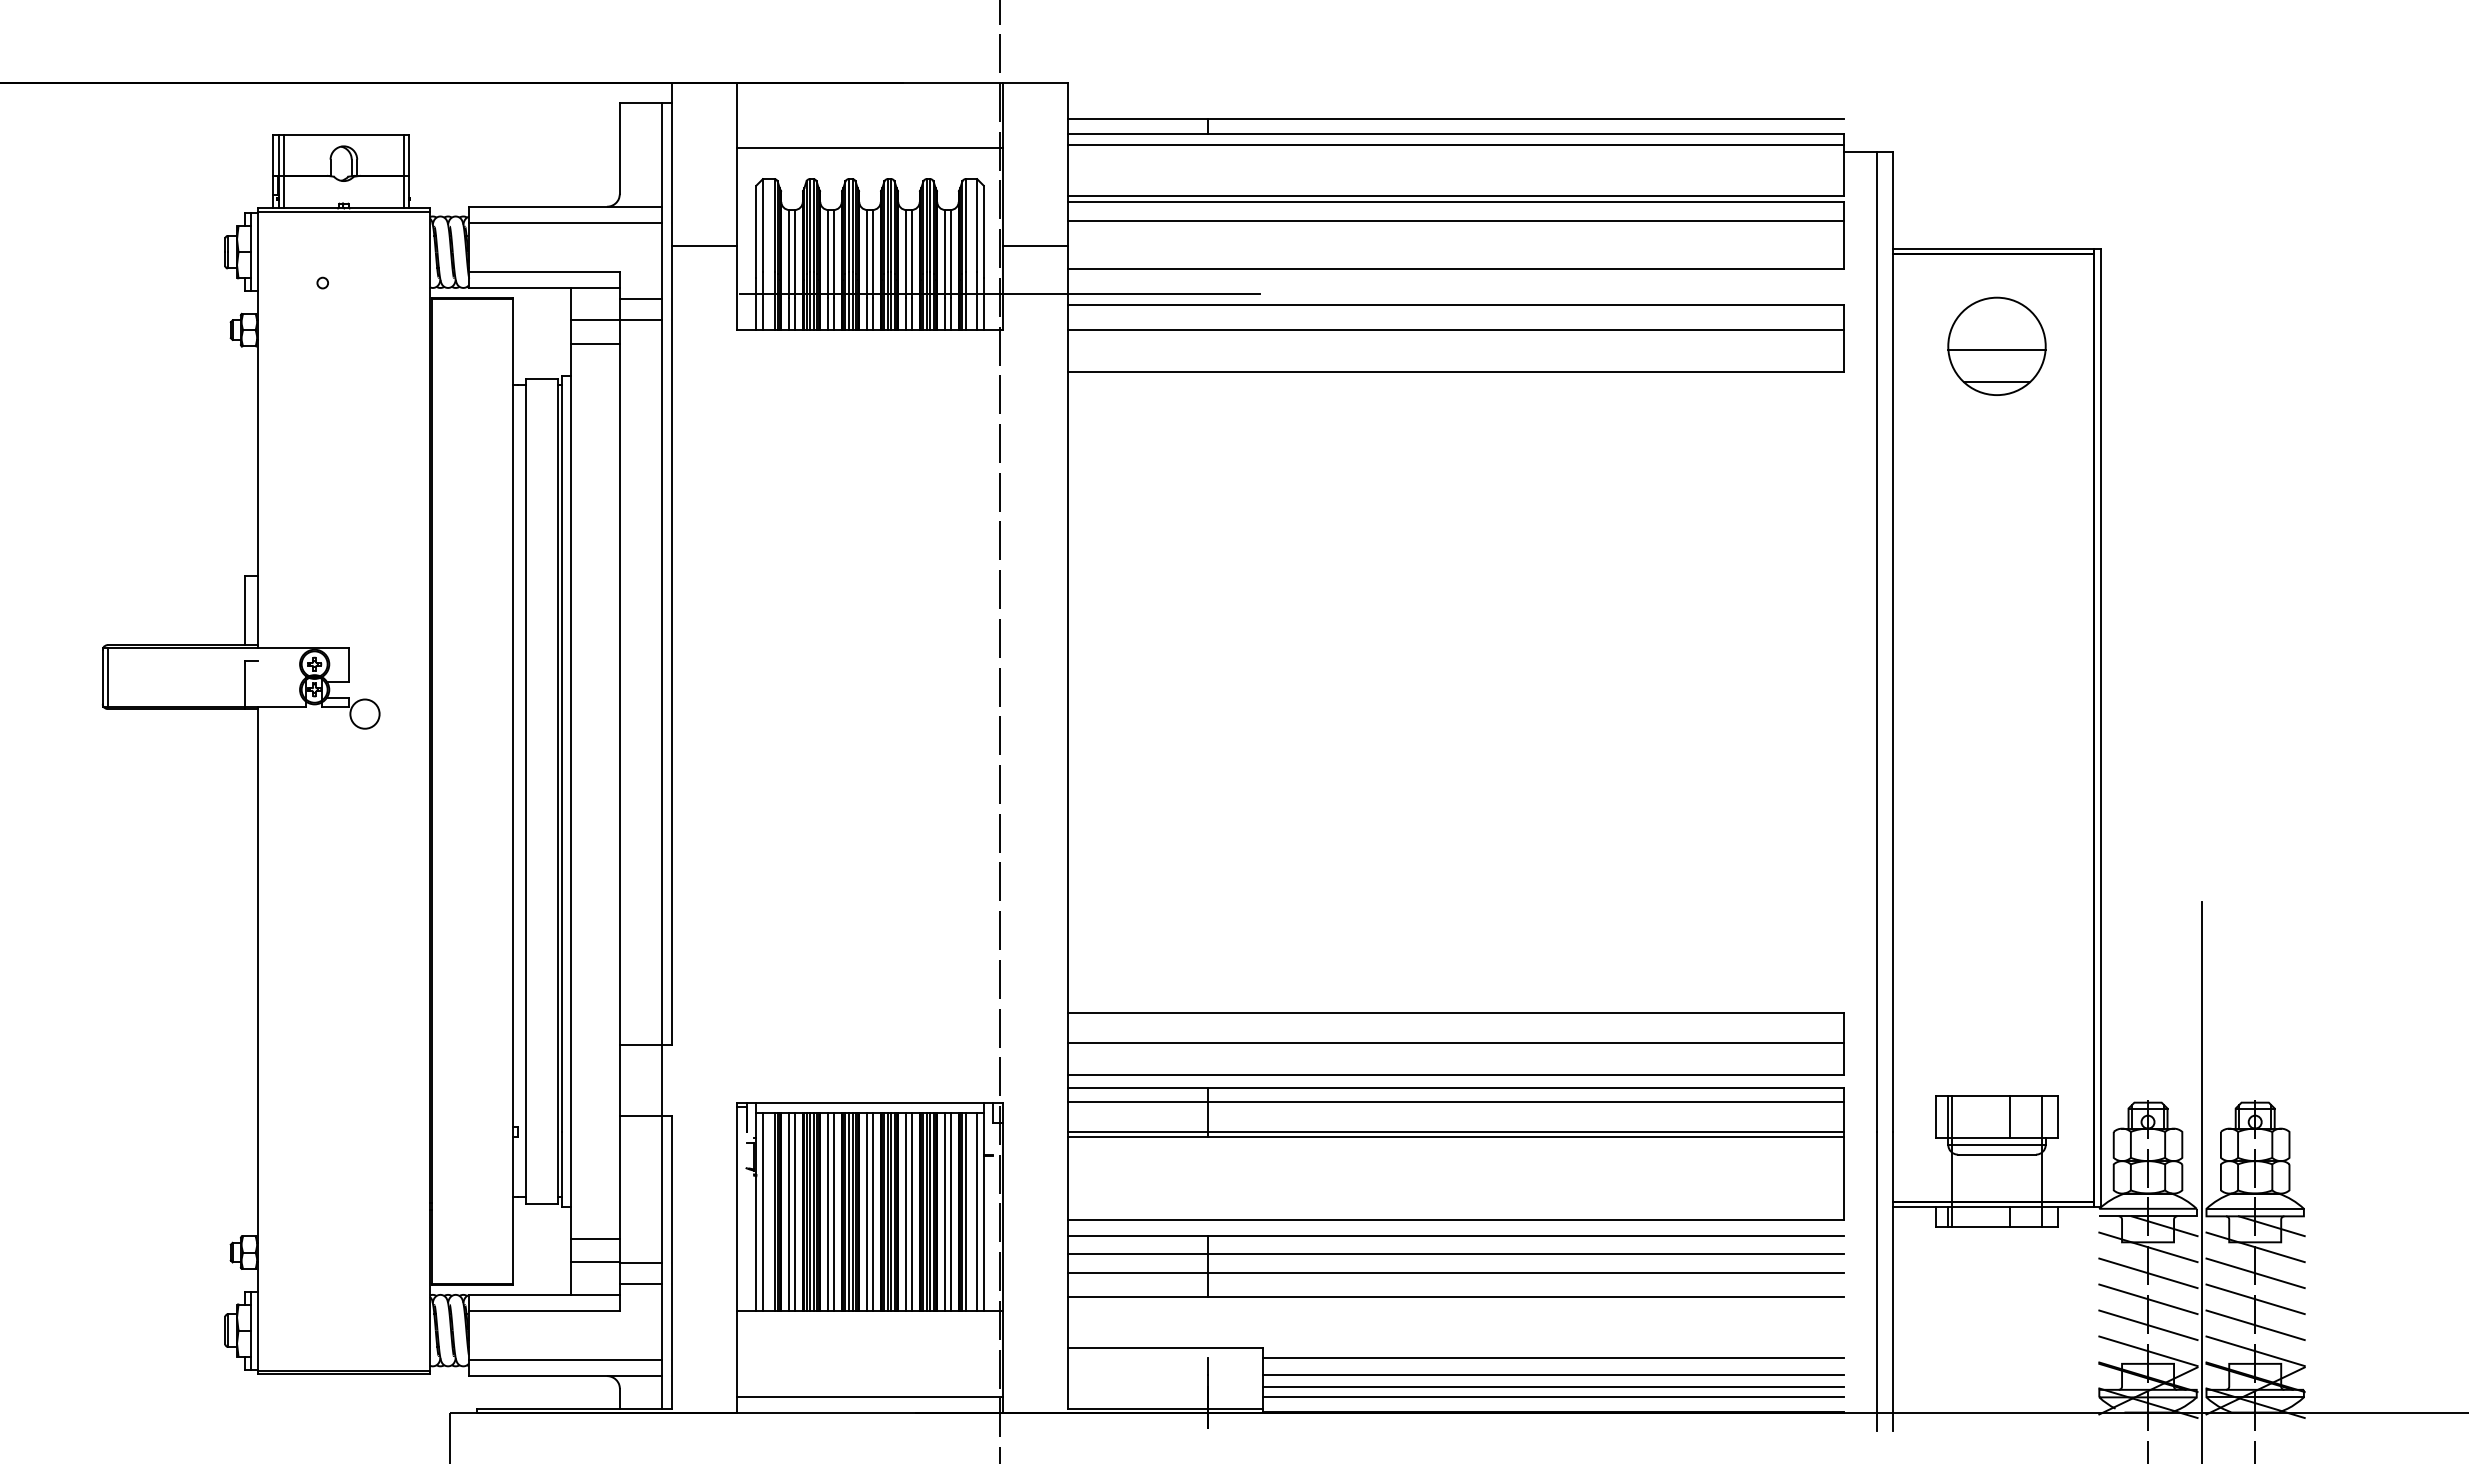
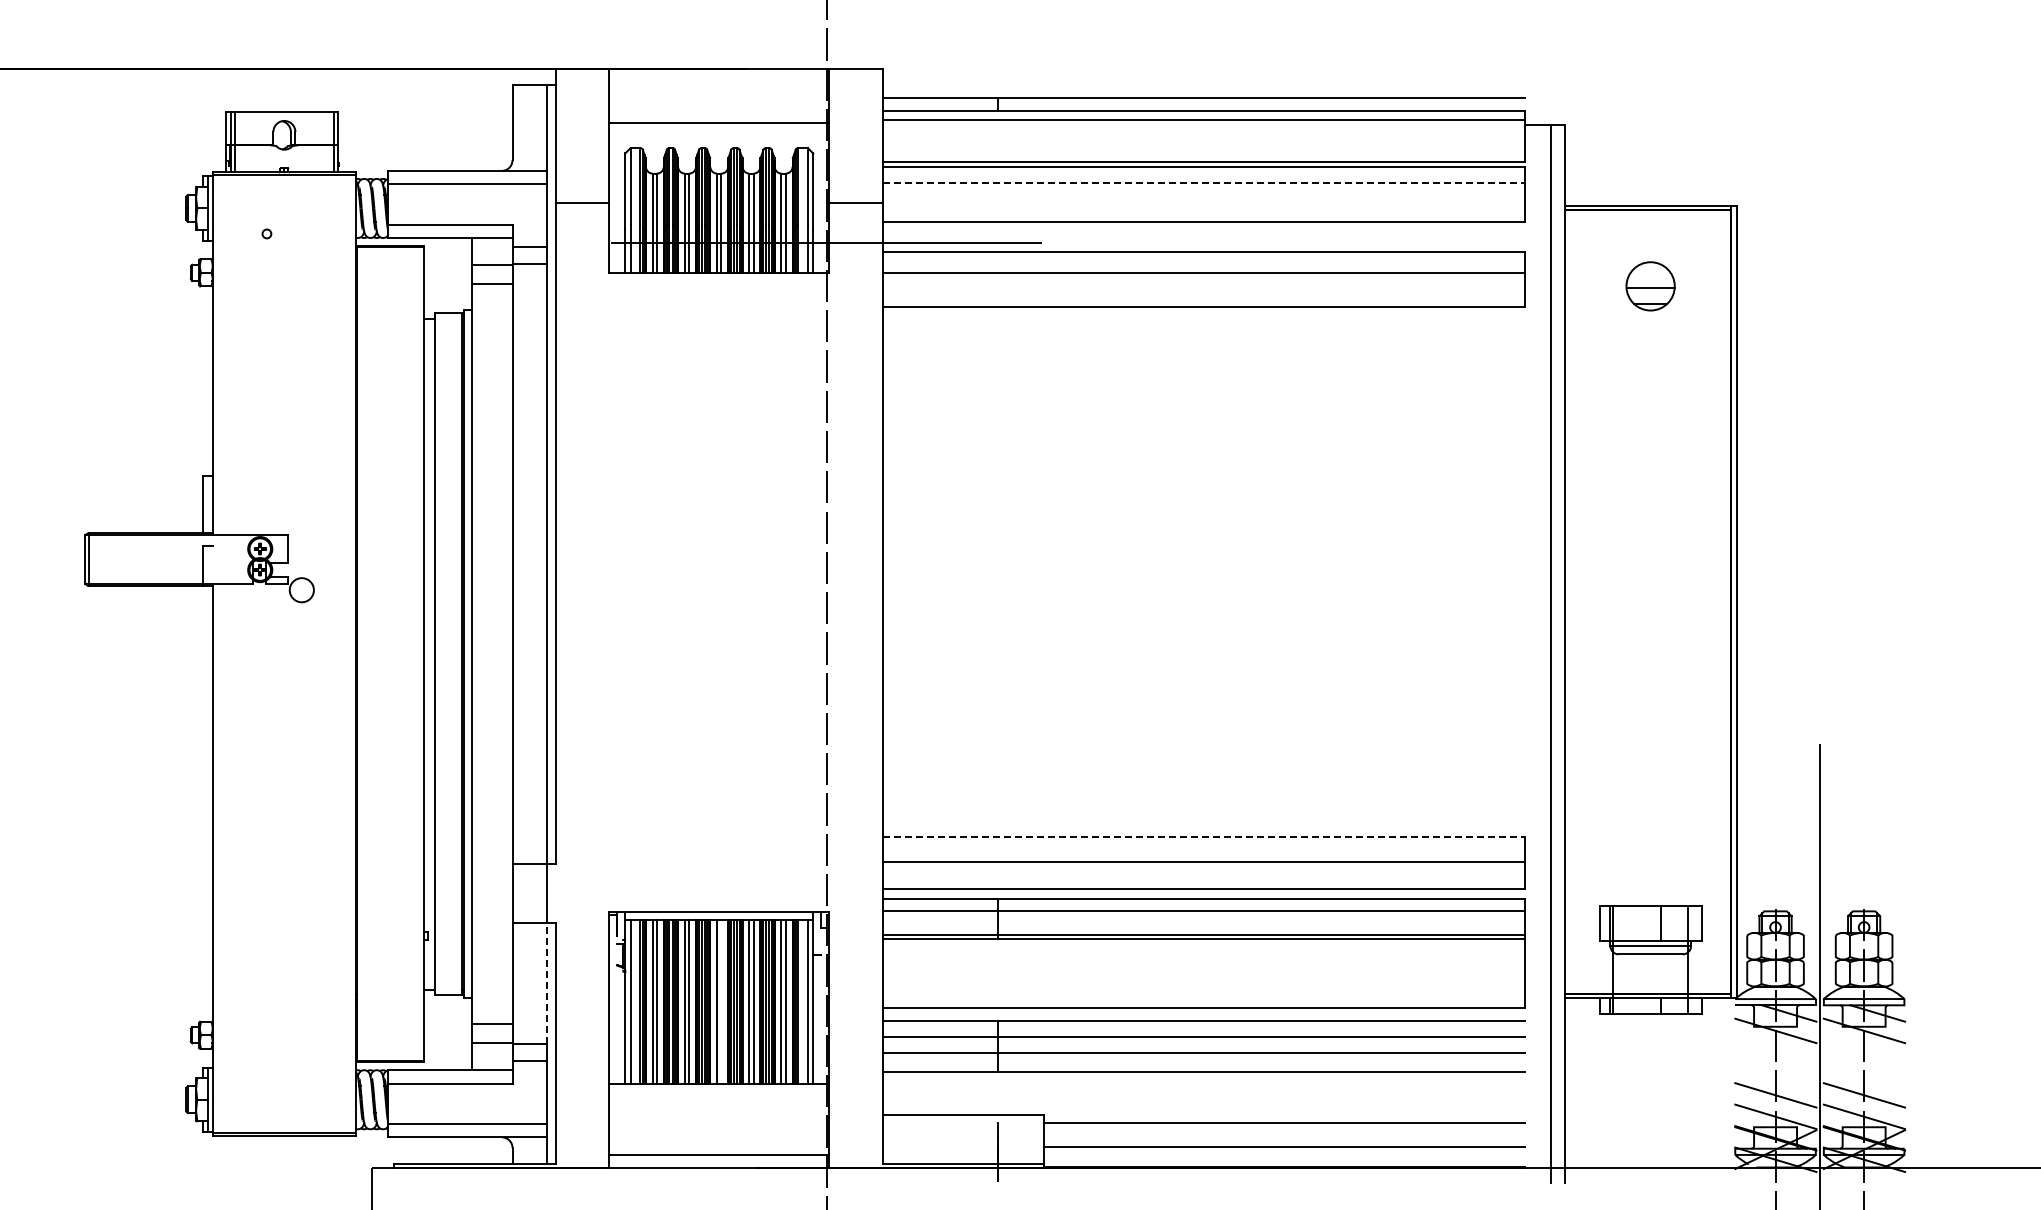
line: (1455, 220) -> (1203, 182), solid -> dashed
part: (1996, 346) -> (1650, 286), size x0.6
line: (1455, 1013) -> (1203, 837), solid -> dashed
line: (662, 1189) -> (547, 983), solid -> dashed
line: (872, 1211) -> (721, 1001), removed
line: (2147, 1273) -> (1775, 1052), removed
line: (2255, 1273) -> (1864, 1052), removed
line: (2147, 1298) -> (1775, 1073), removed
line: (2255, 1298) -> (1864, 1073), removed
line: (1553, 1375) -> (1284, 1136), removed
line: (1553, 1396) -> (1284, 1154), removed

